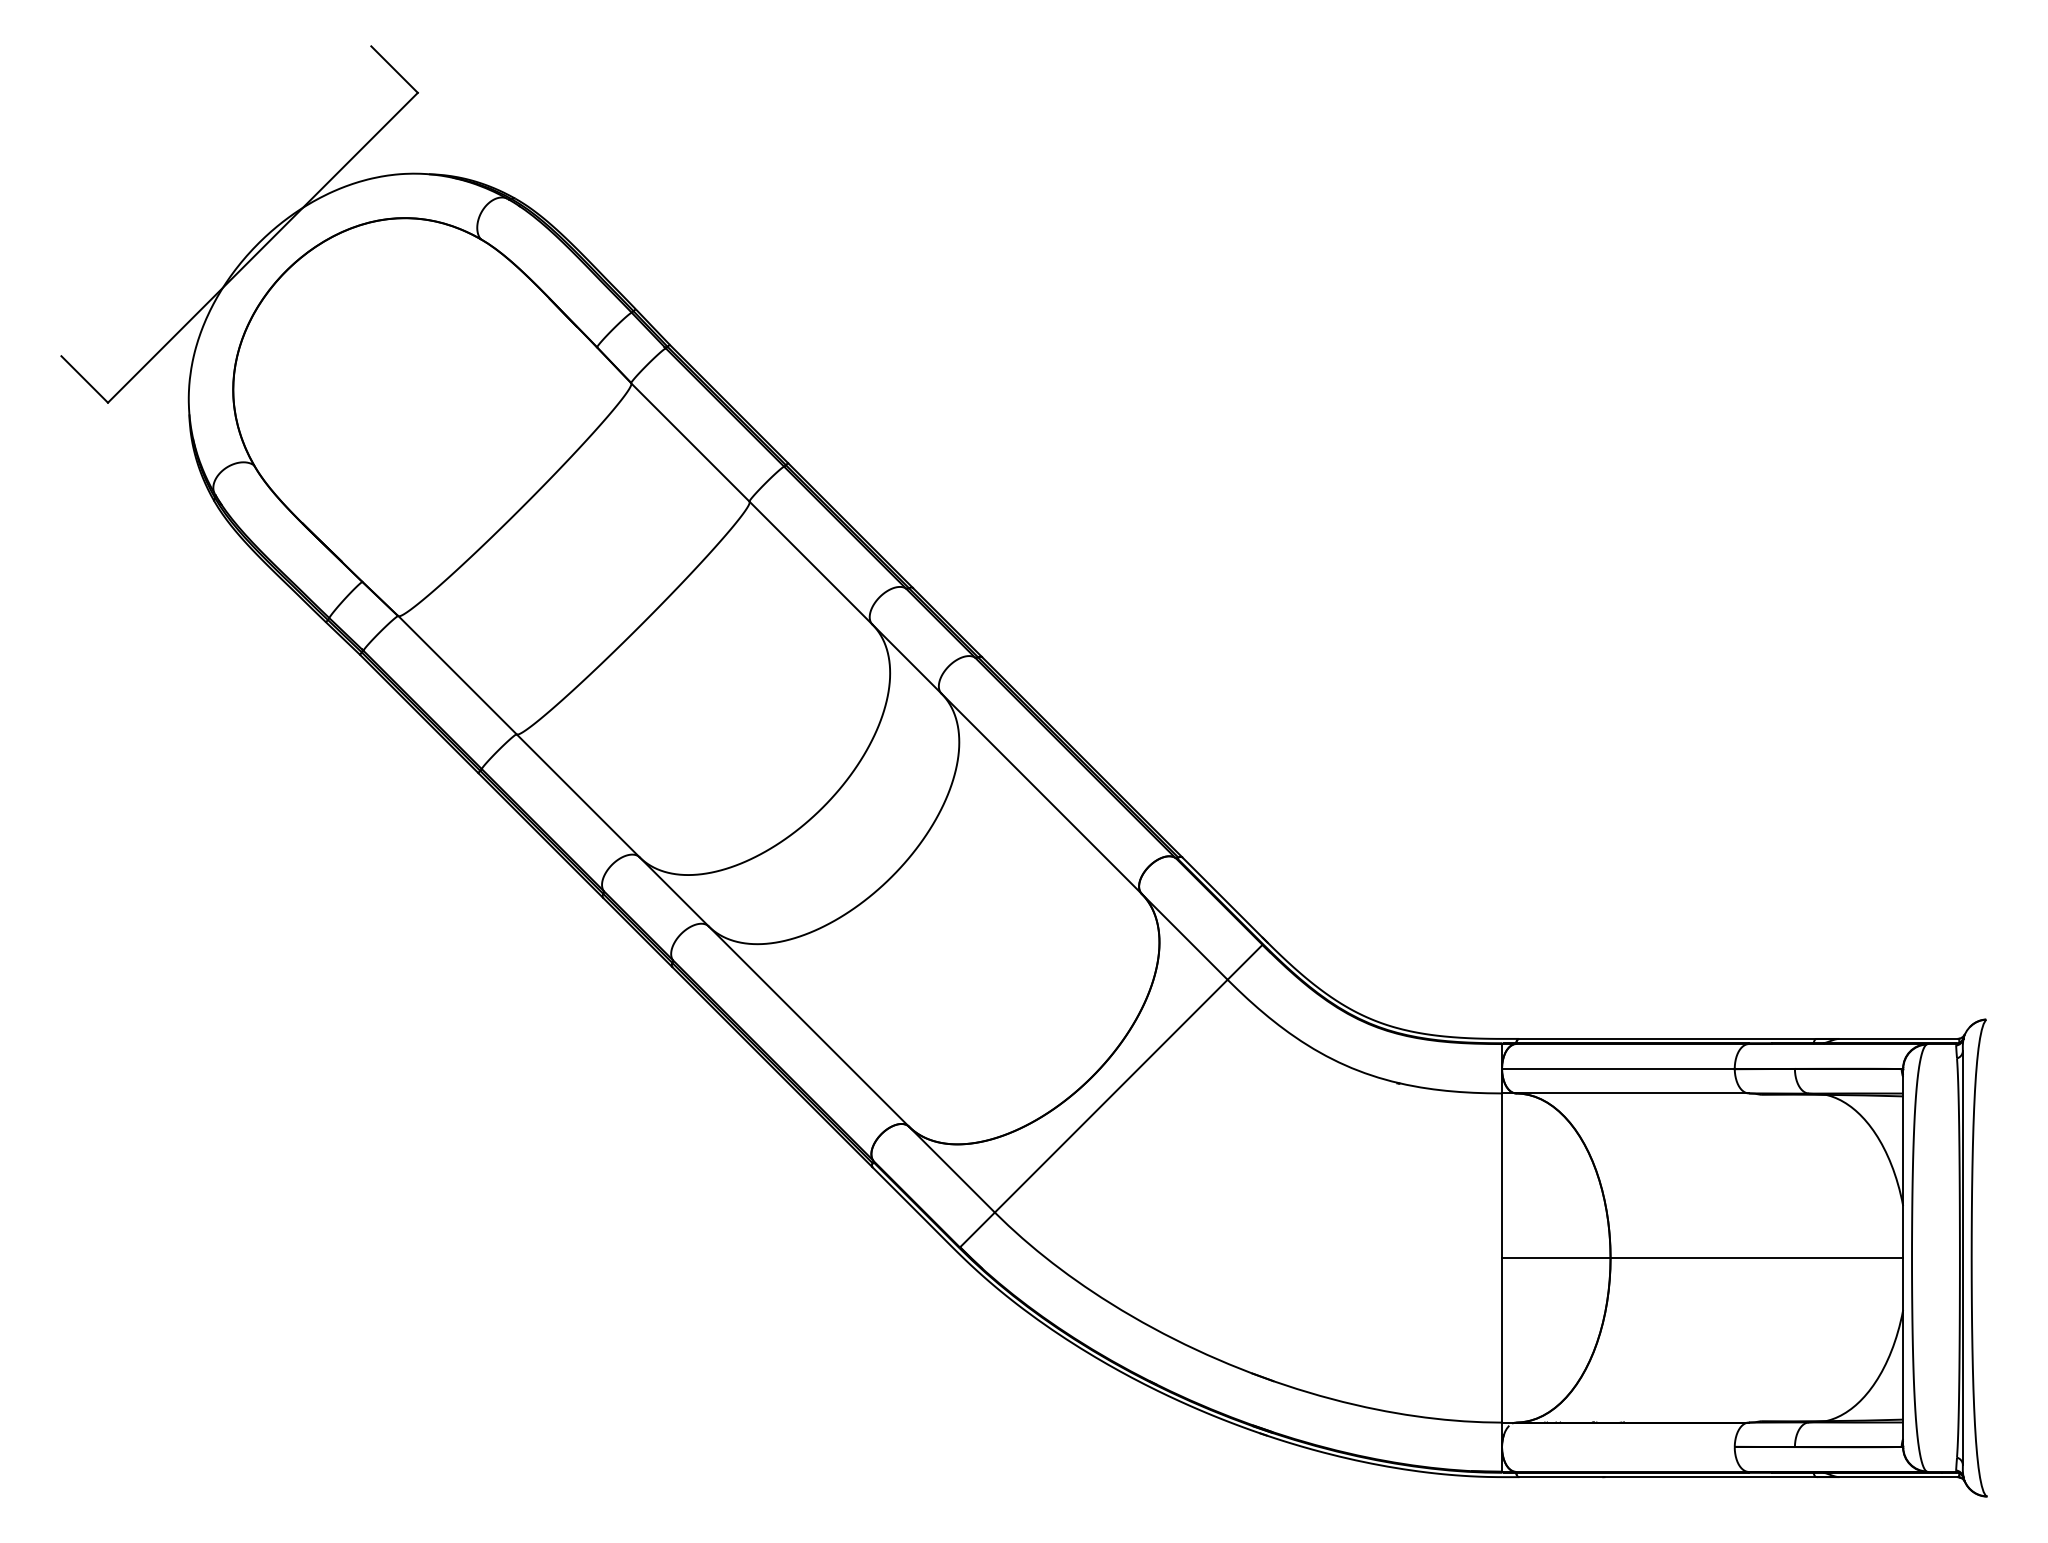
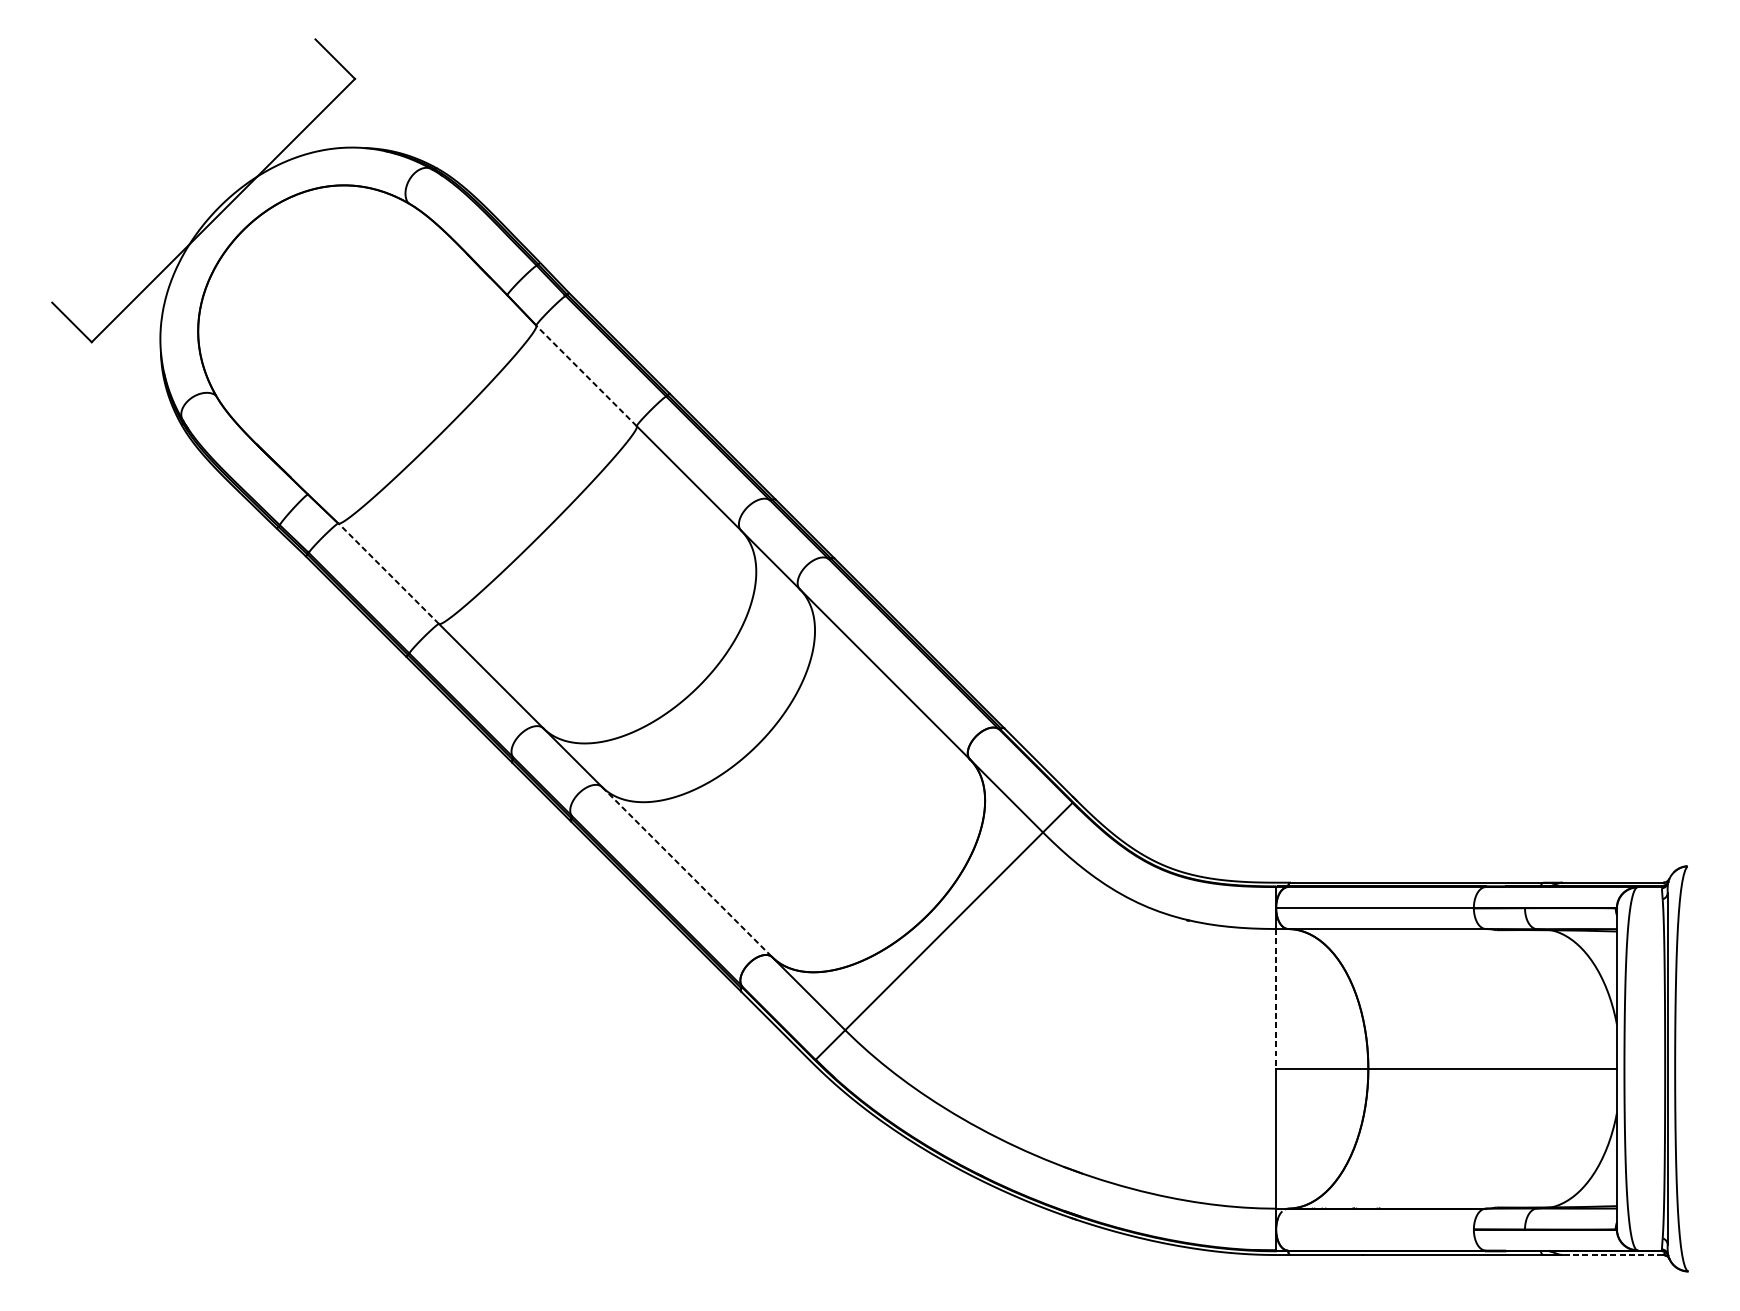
line: (690, 442) -> (586, 375), solid -> dashed
line: (457, 675) -> (388, 573), solid -> dashed
line: (808, 1026) -> (686, 872), solid -> dashed
line: (1502, 1176) -> (1276, 999), solid -> dashed
line: (1897, 1477) -> (1612, 1255), solid -> dashed

